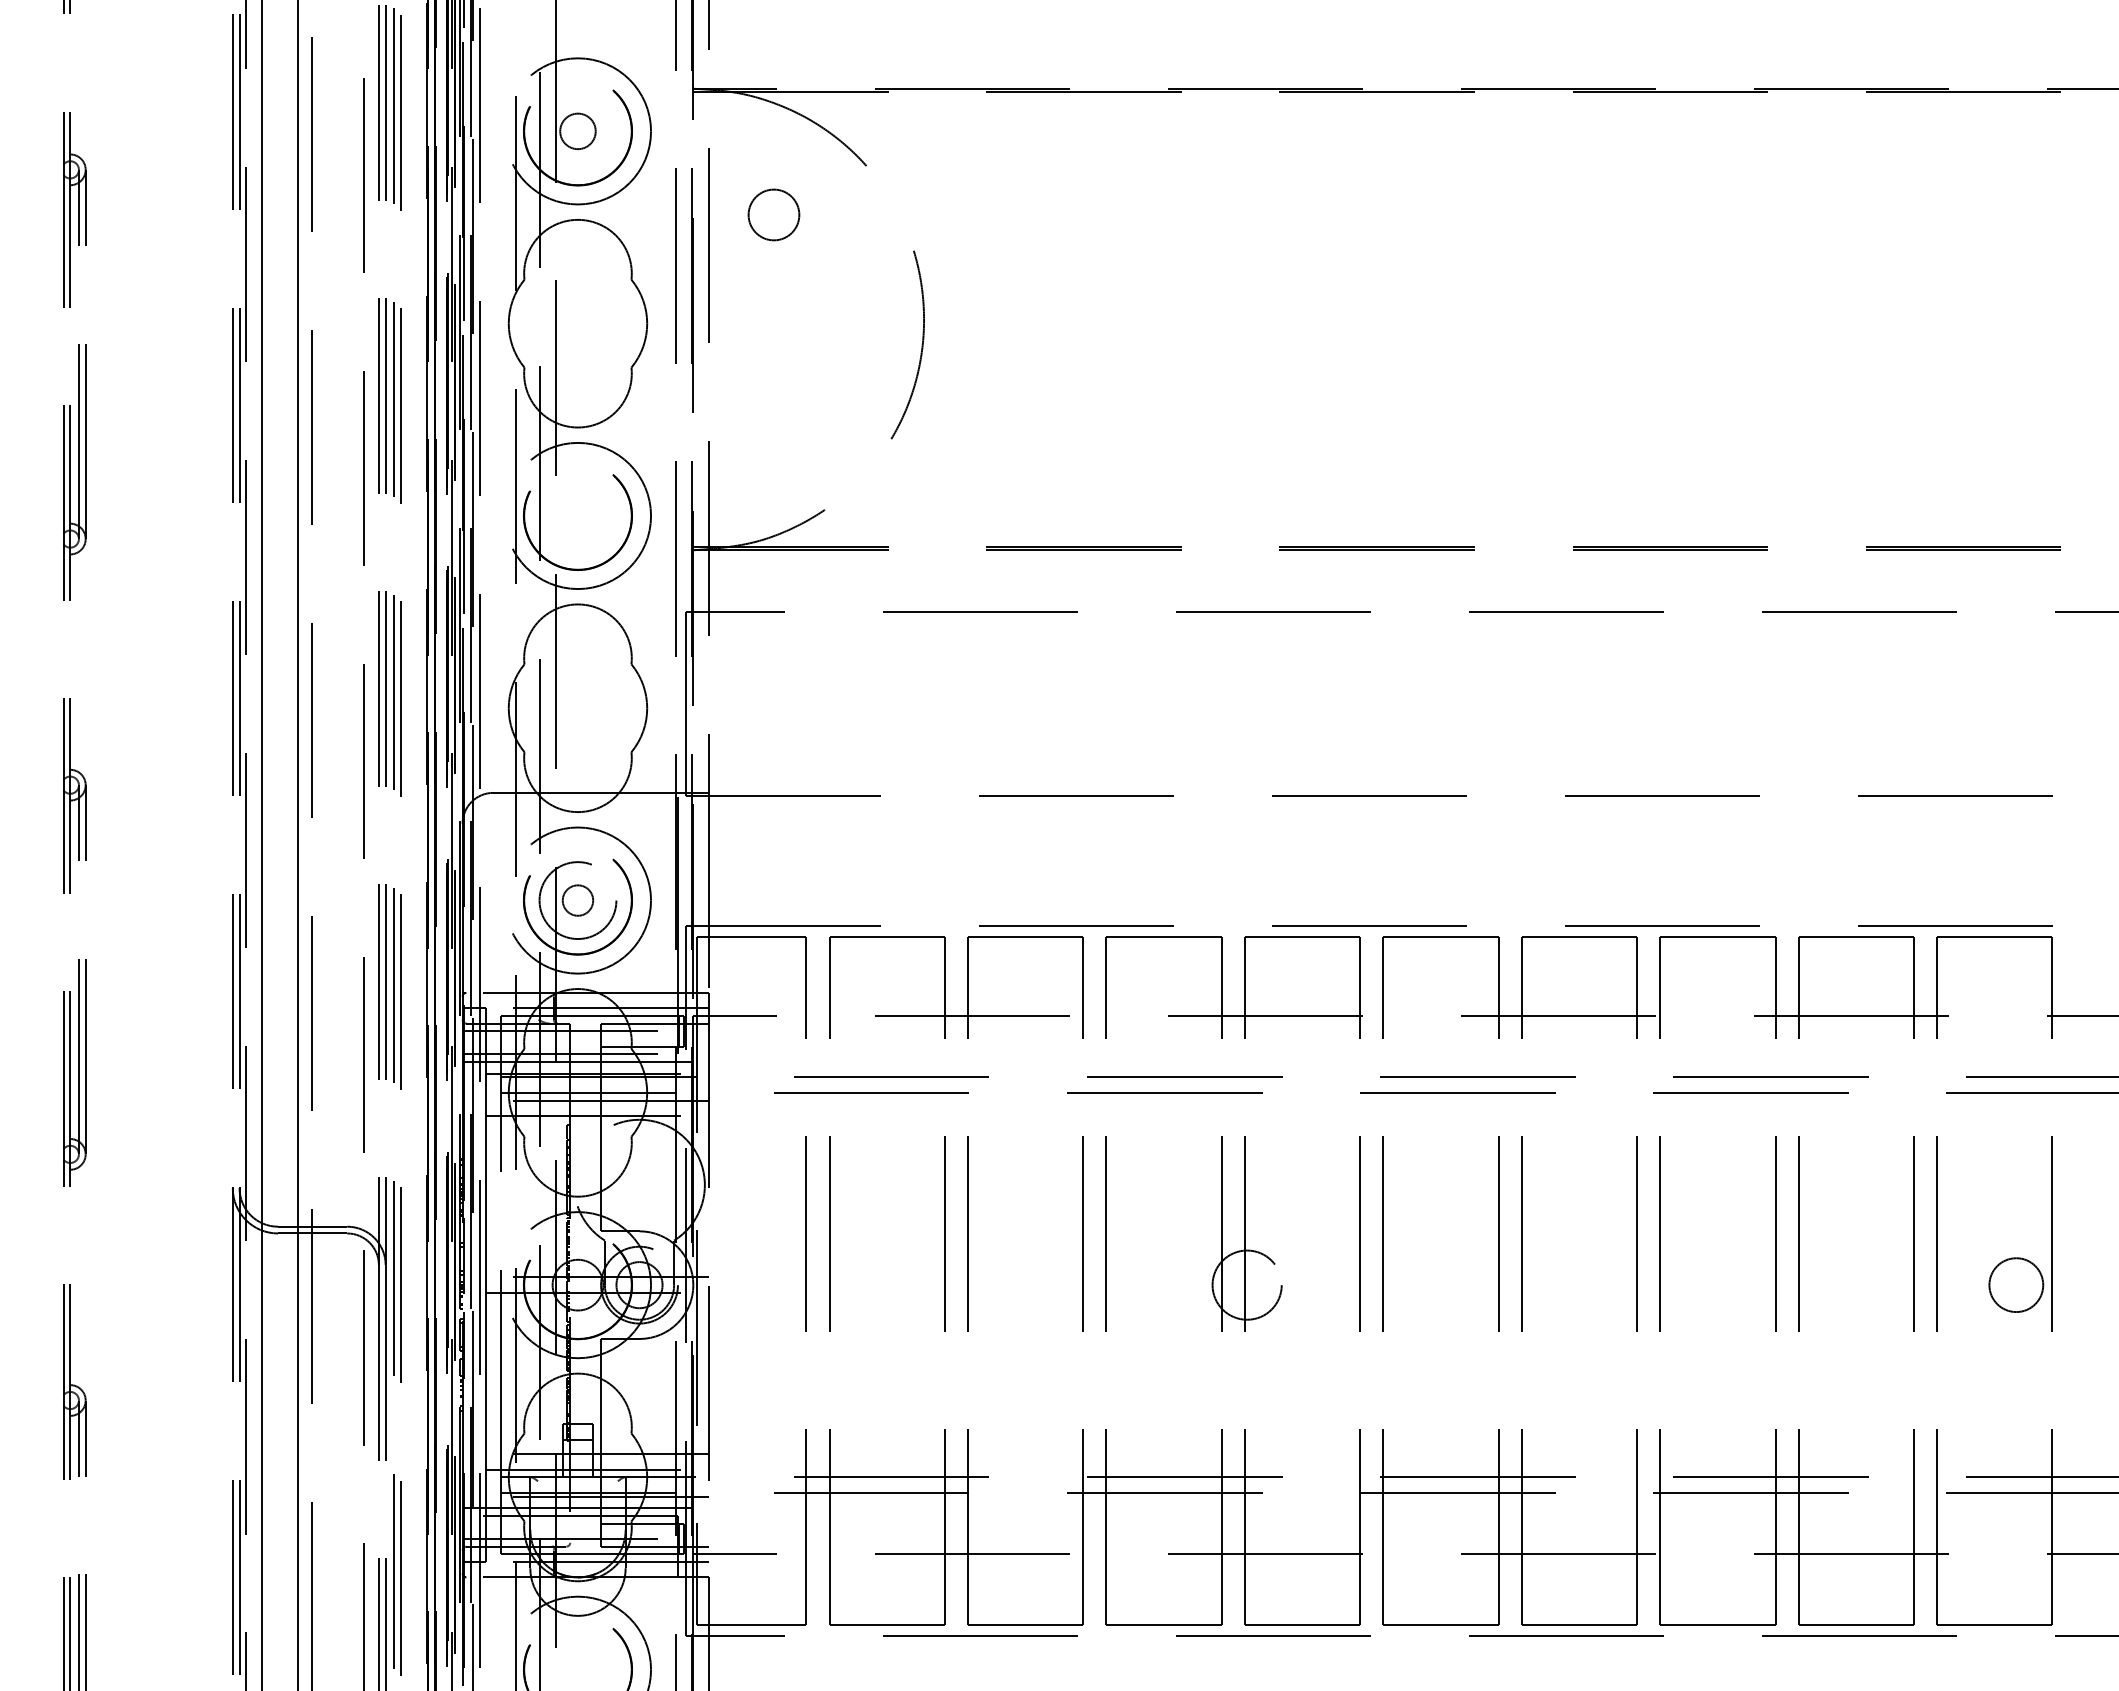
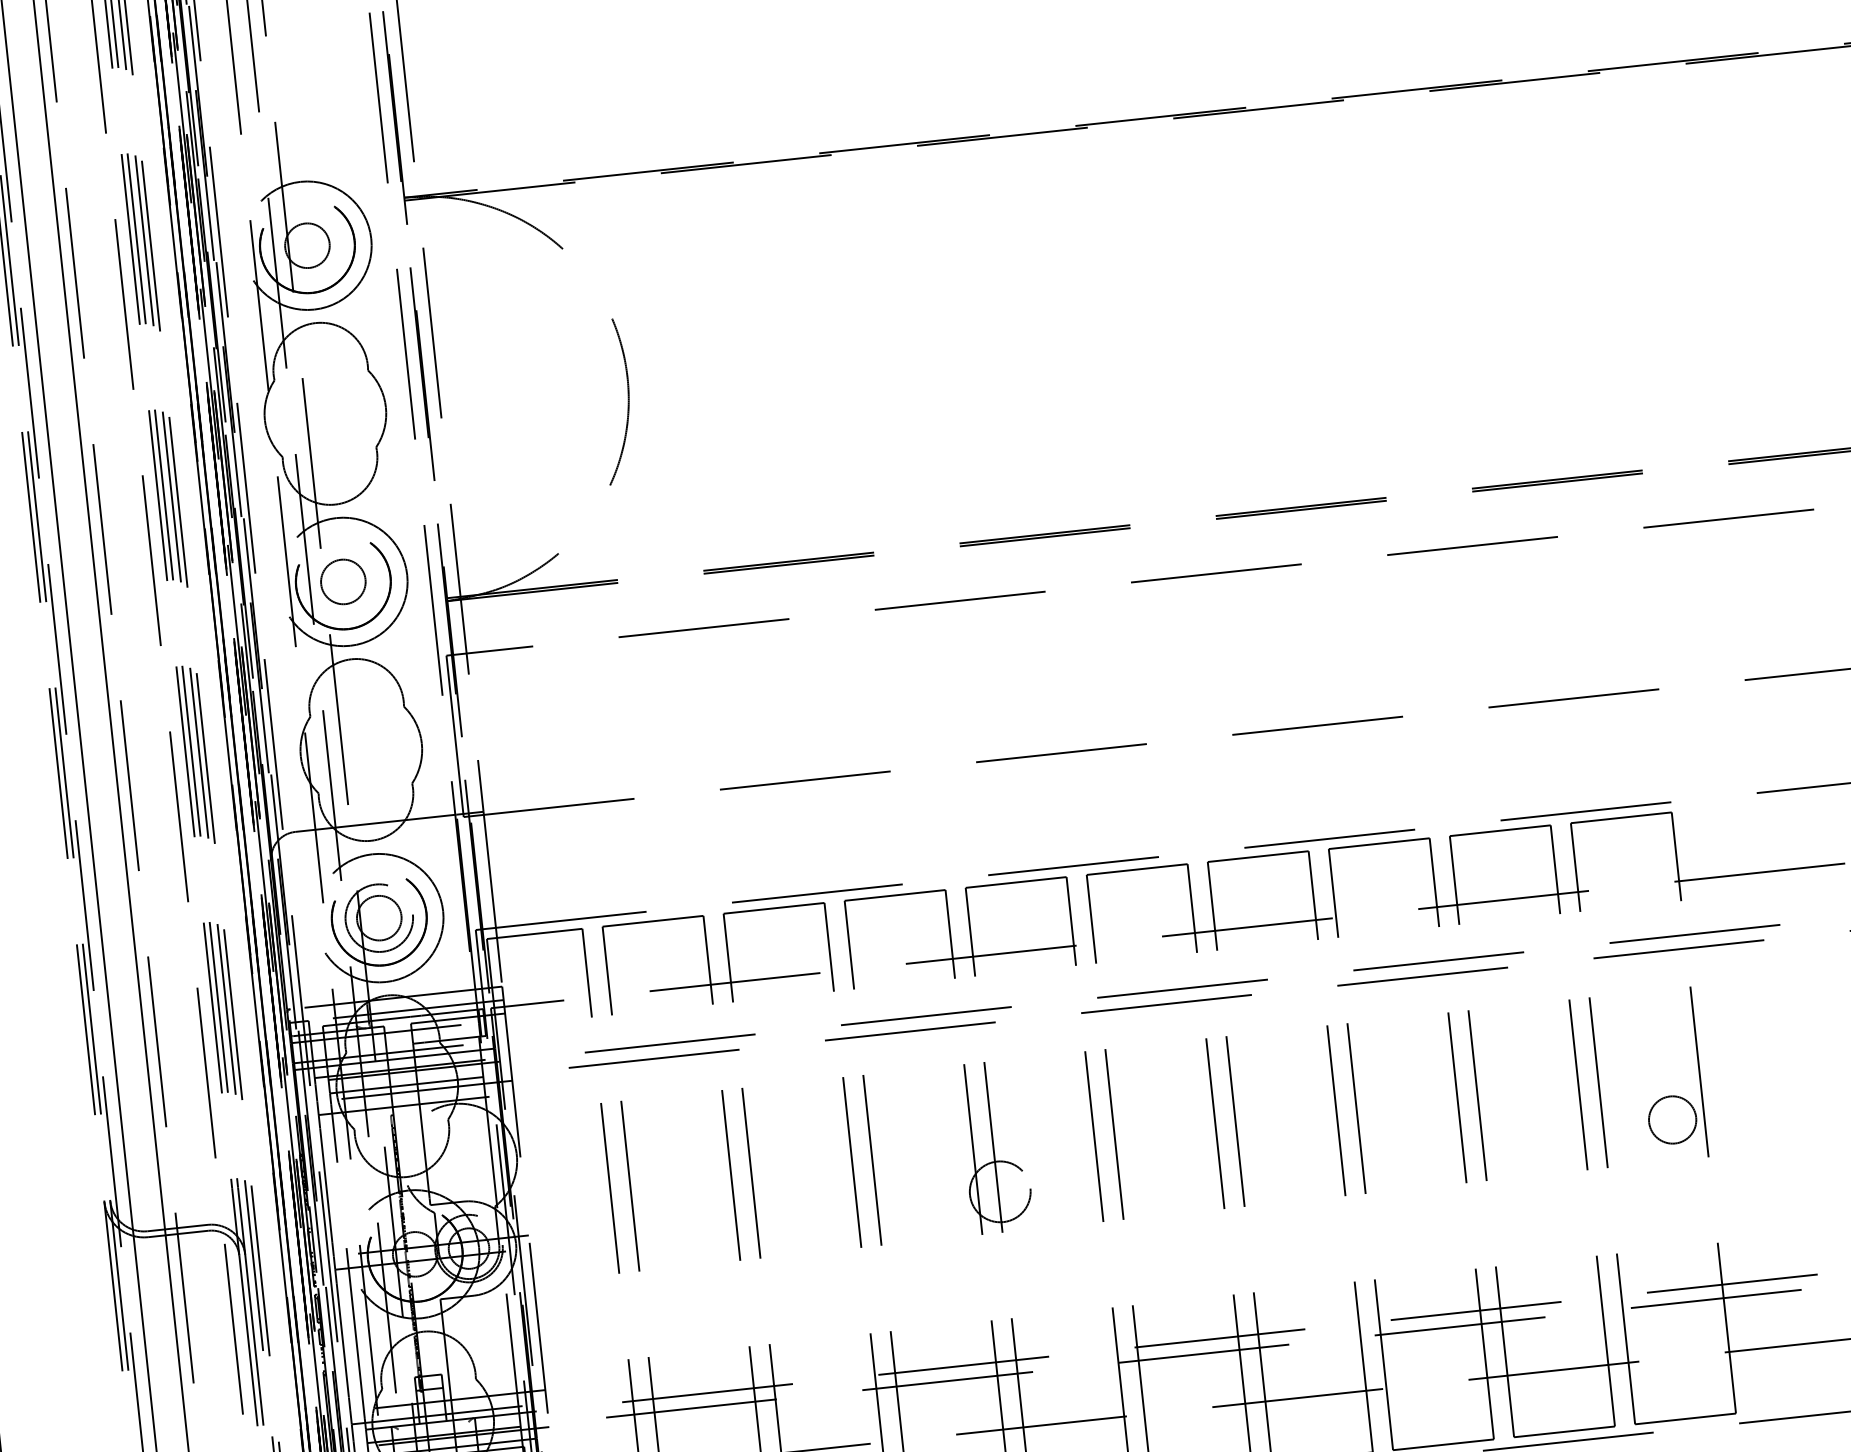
circle: (577, 131) -> (307, 245), size x1.43
circle: (773, 214) -> (342, 581), moved
circle: (577, 900) -> (378, 918), size x1.67

